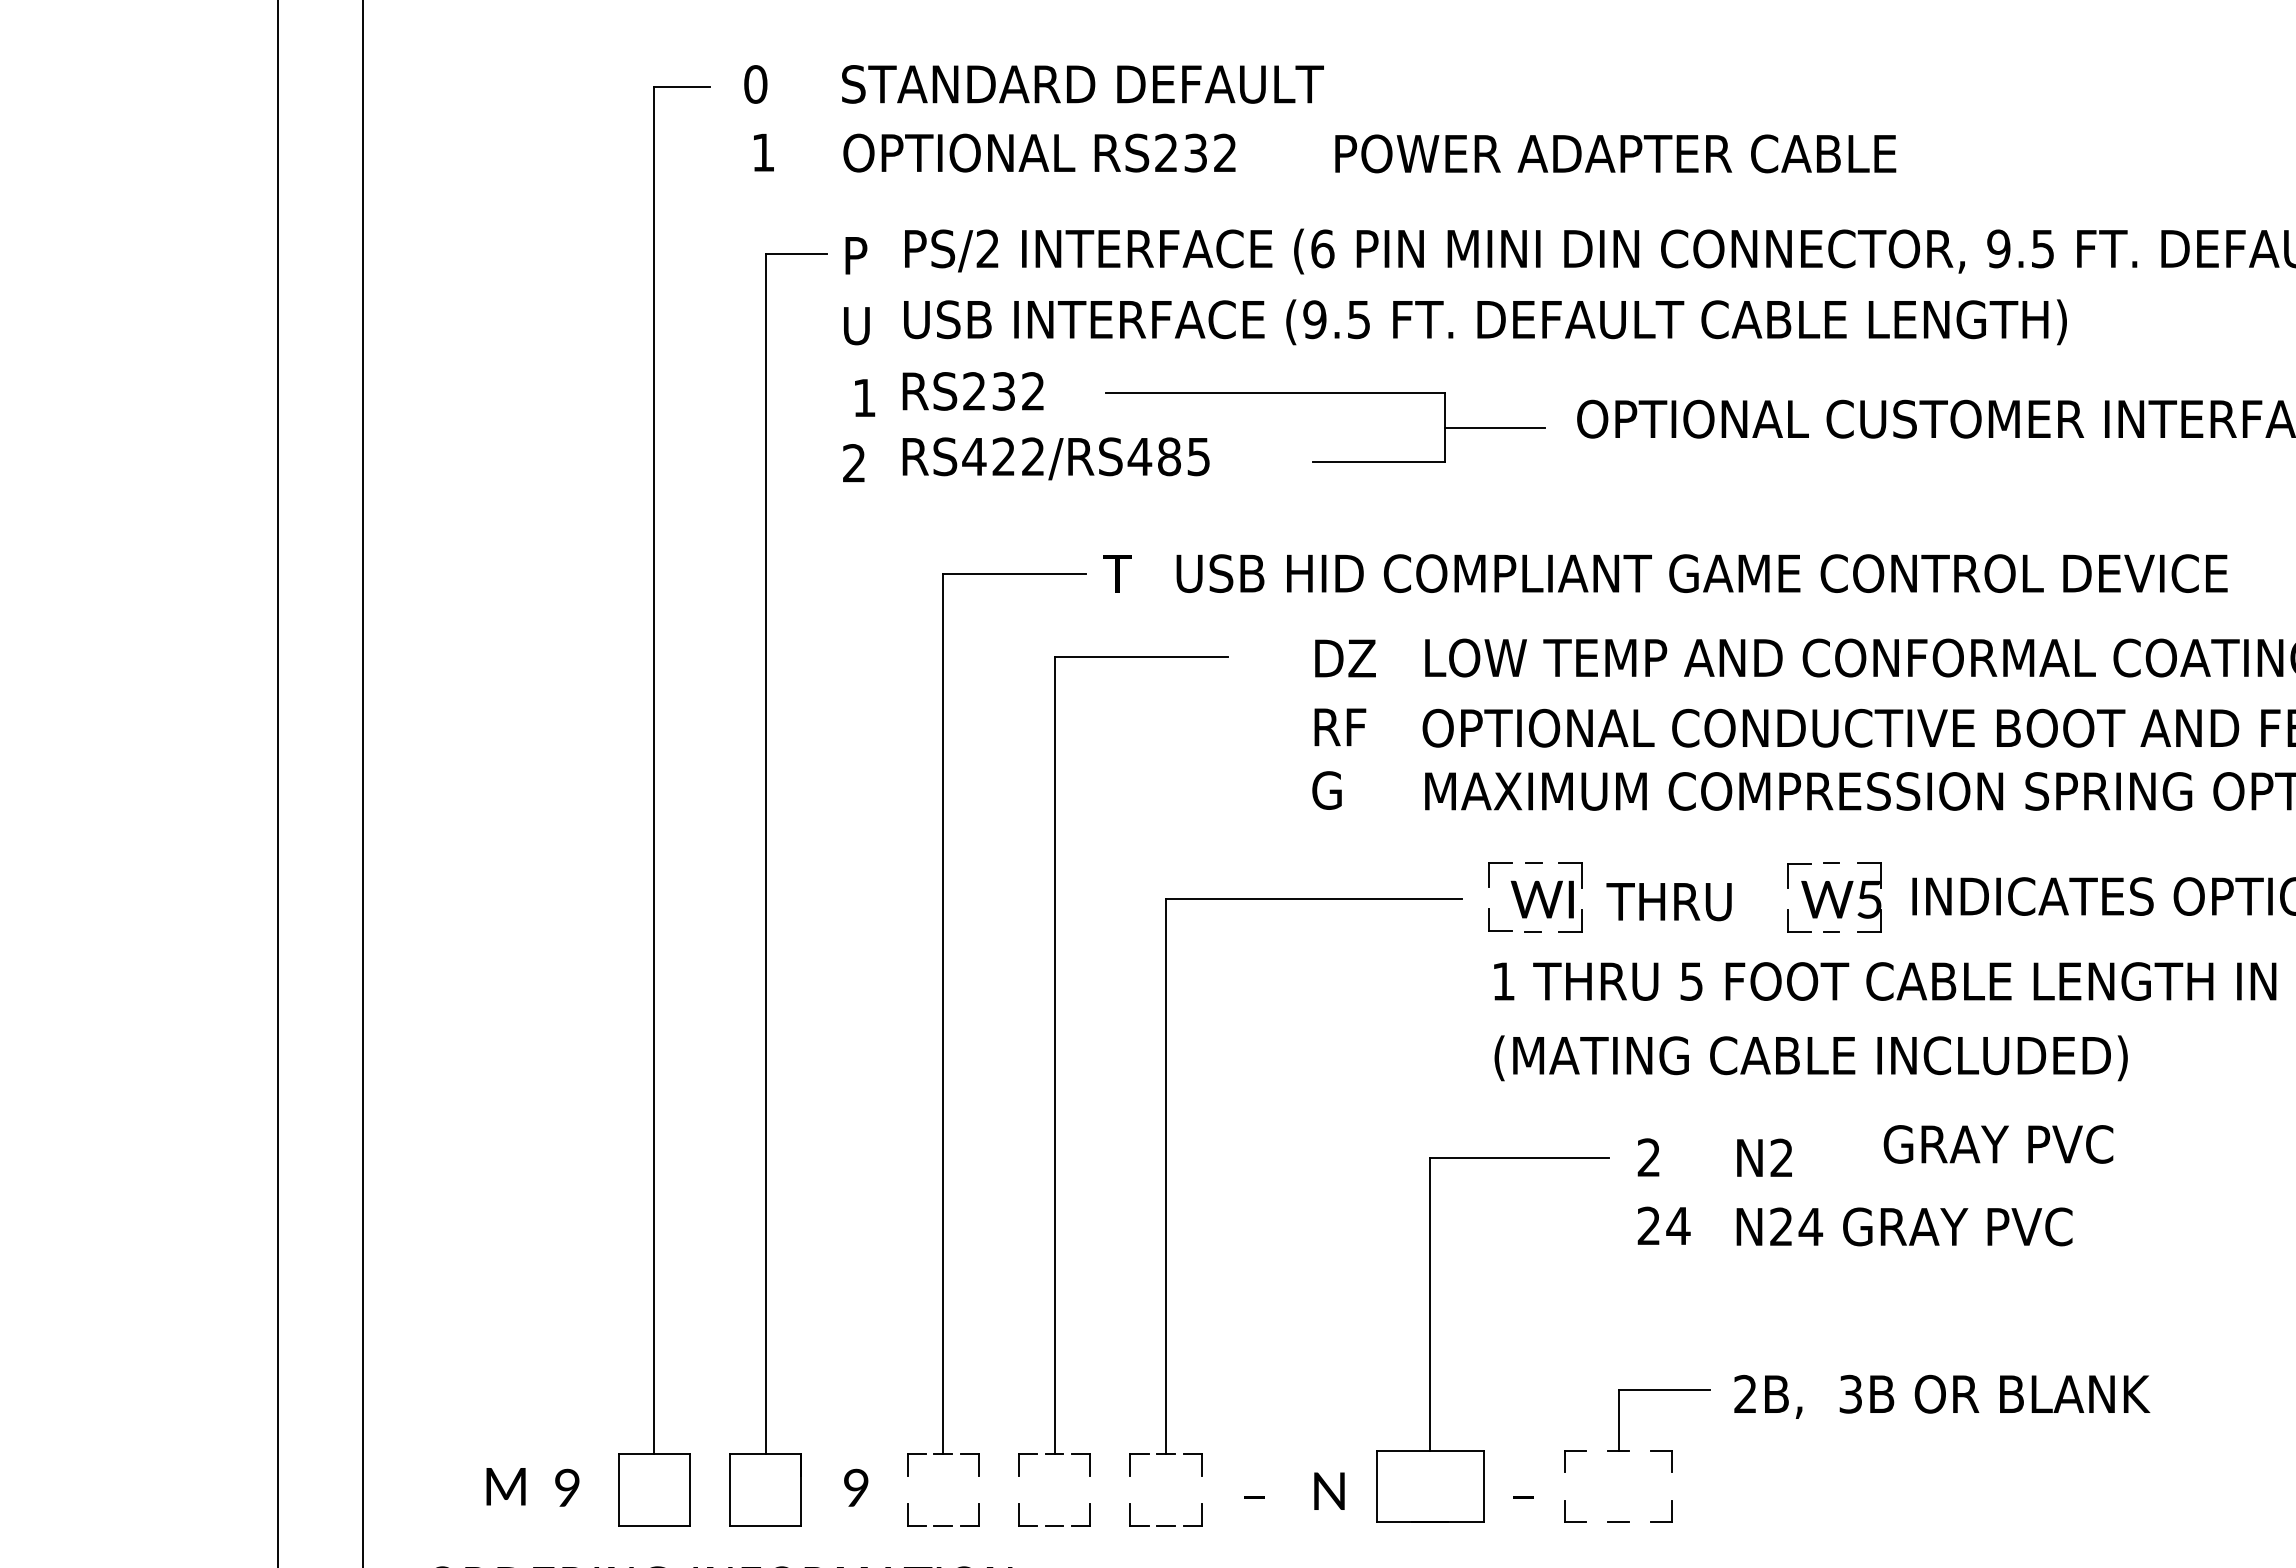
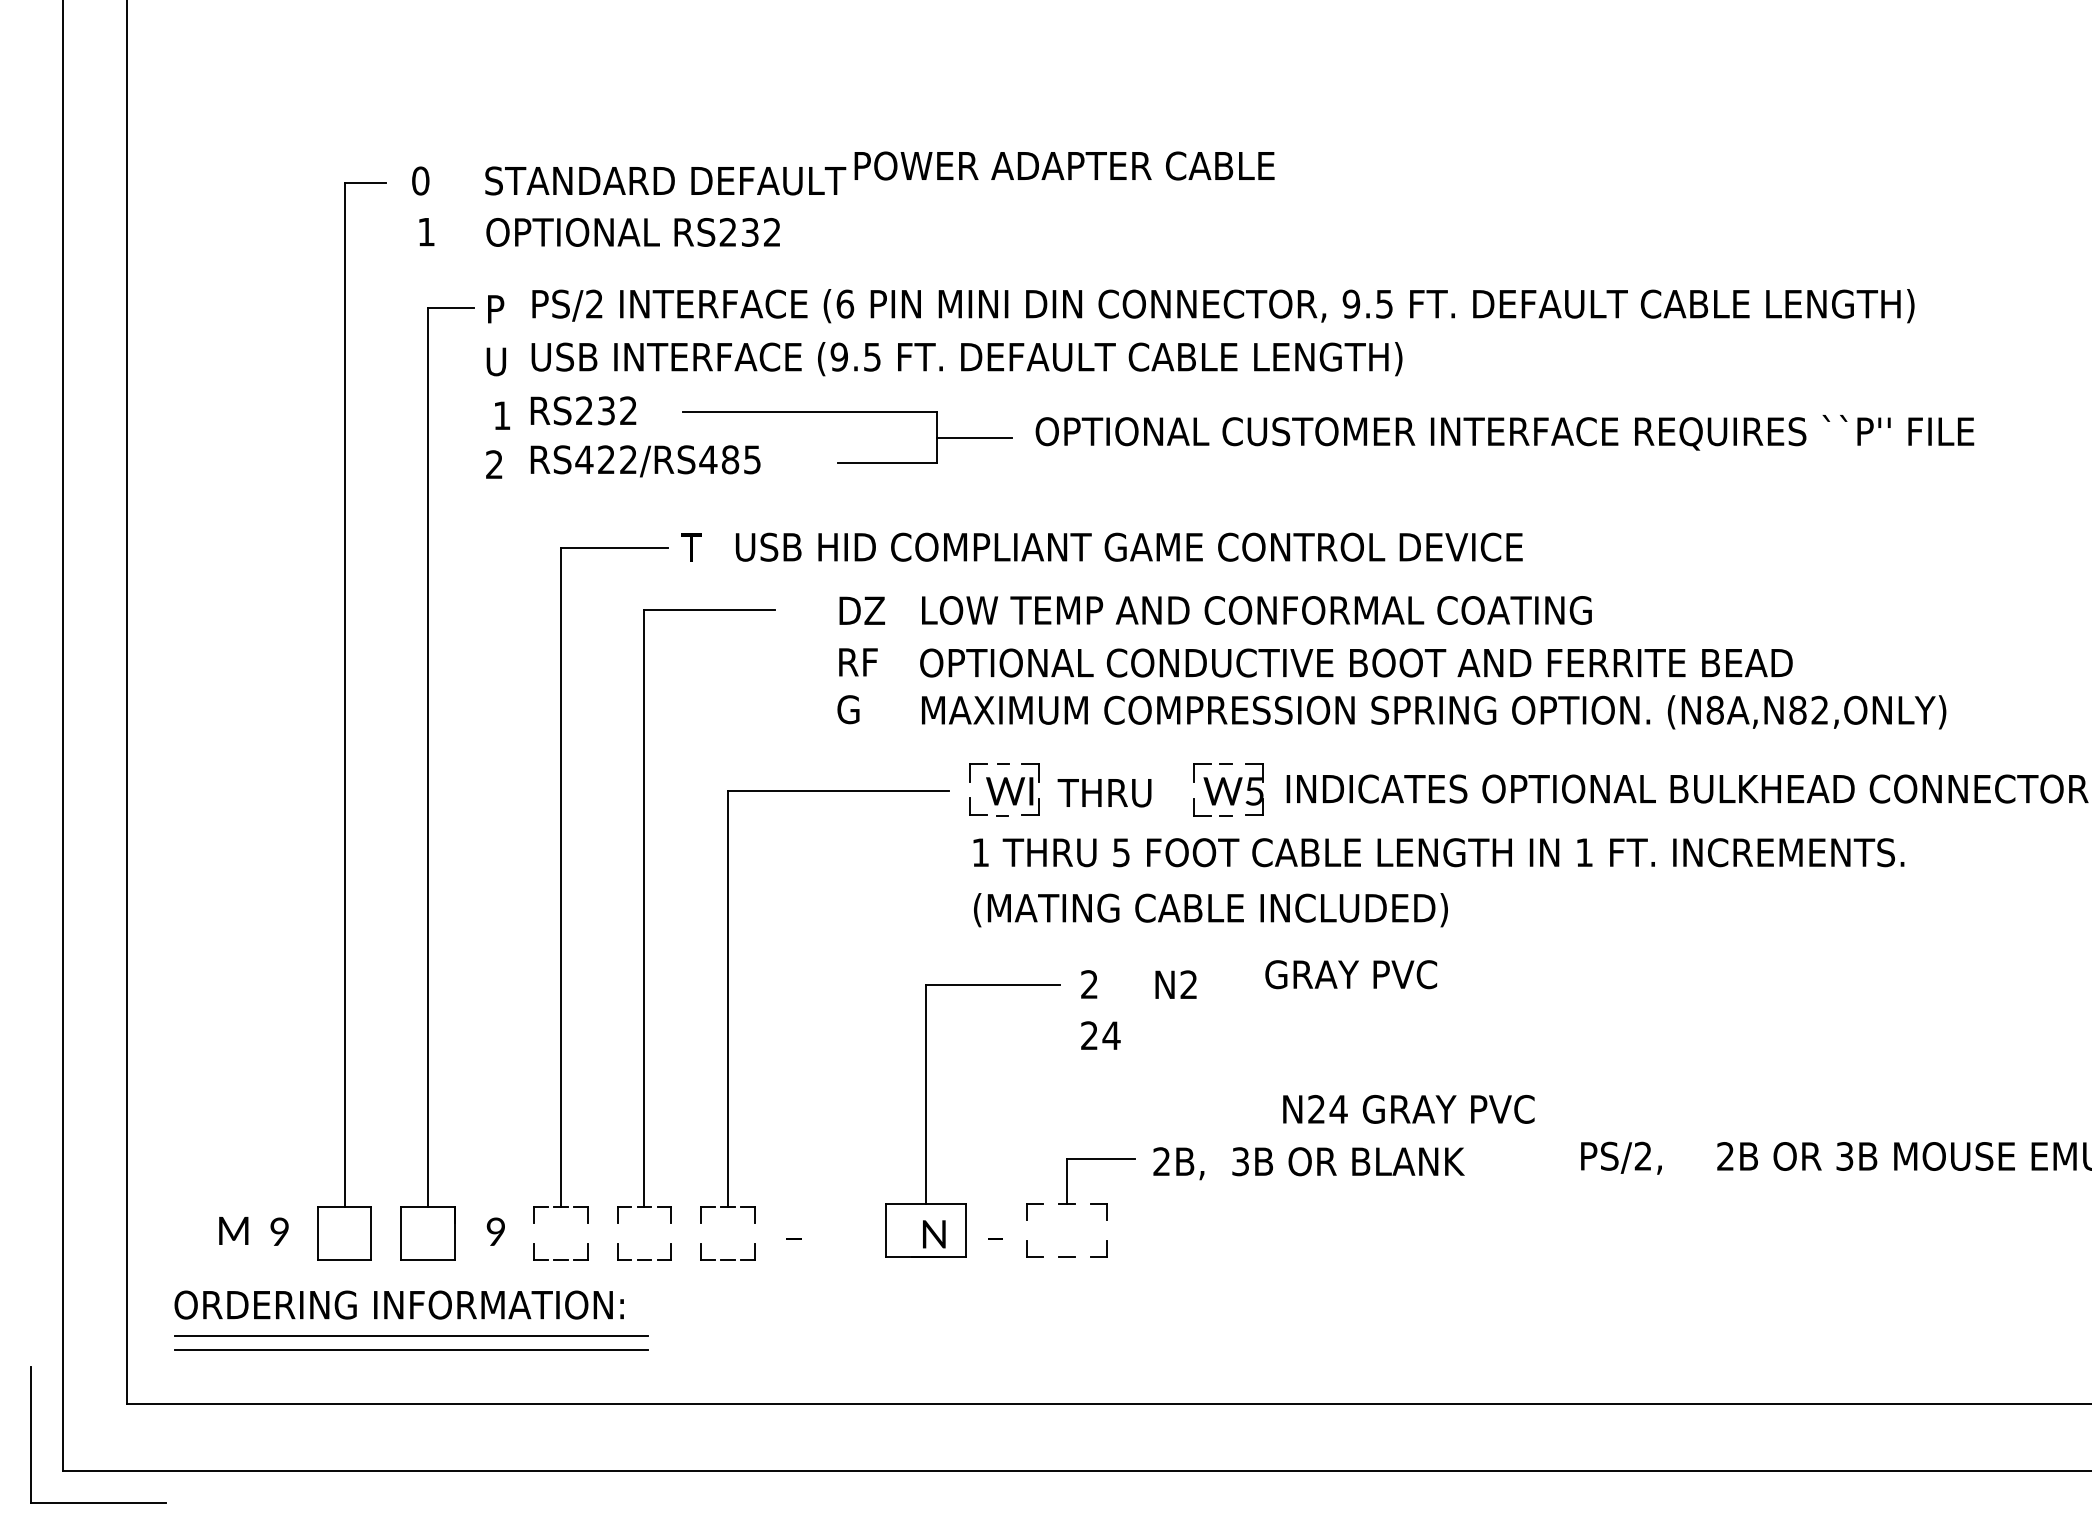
text: (1615, 153) -> (1064, 165), moved
text: (1904, 1227) -> (1408, 1109), moved
text: (1329, 1491) -> (934, 1234), moved

